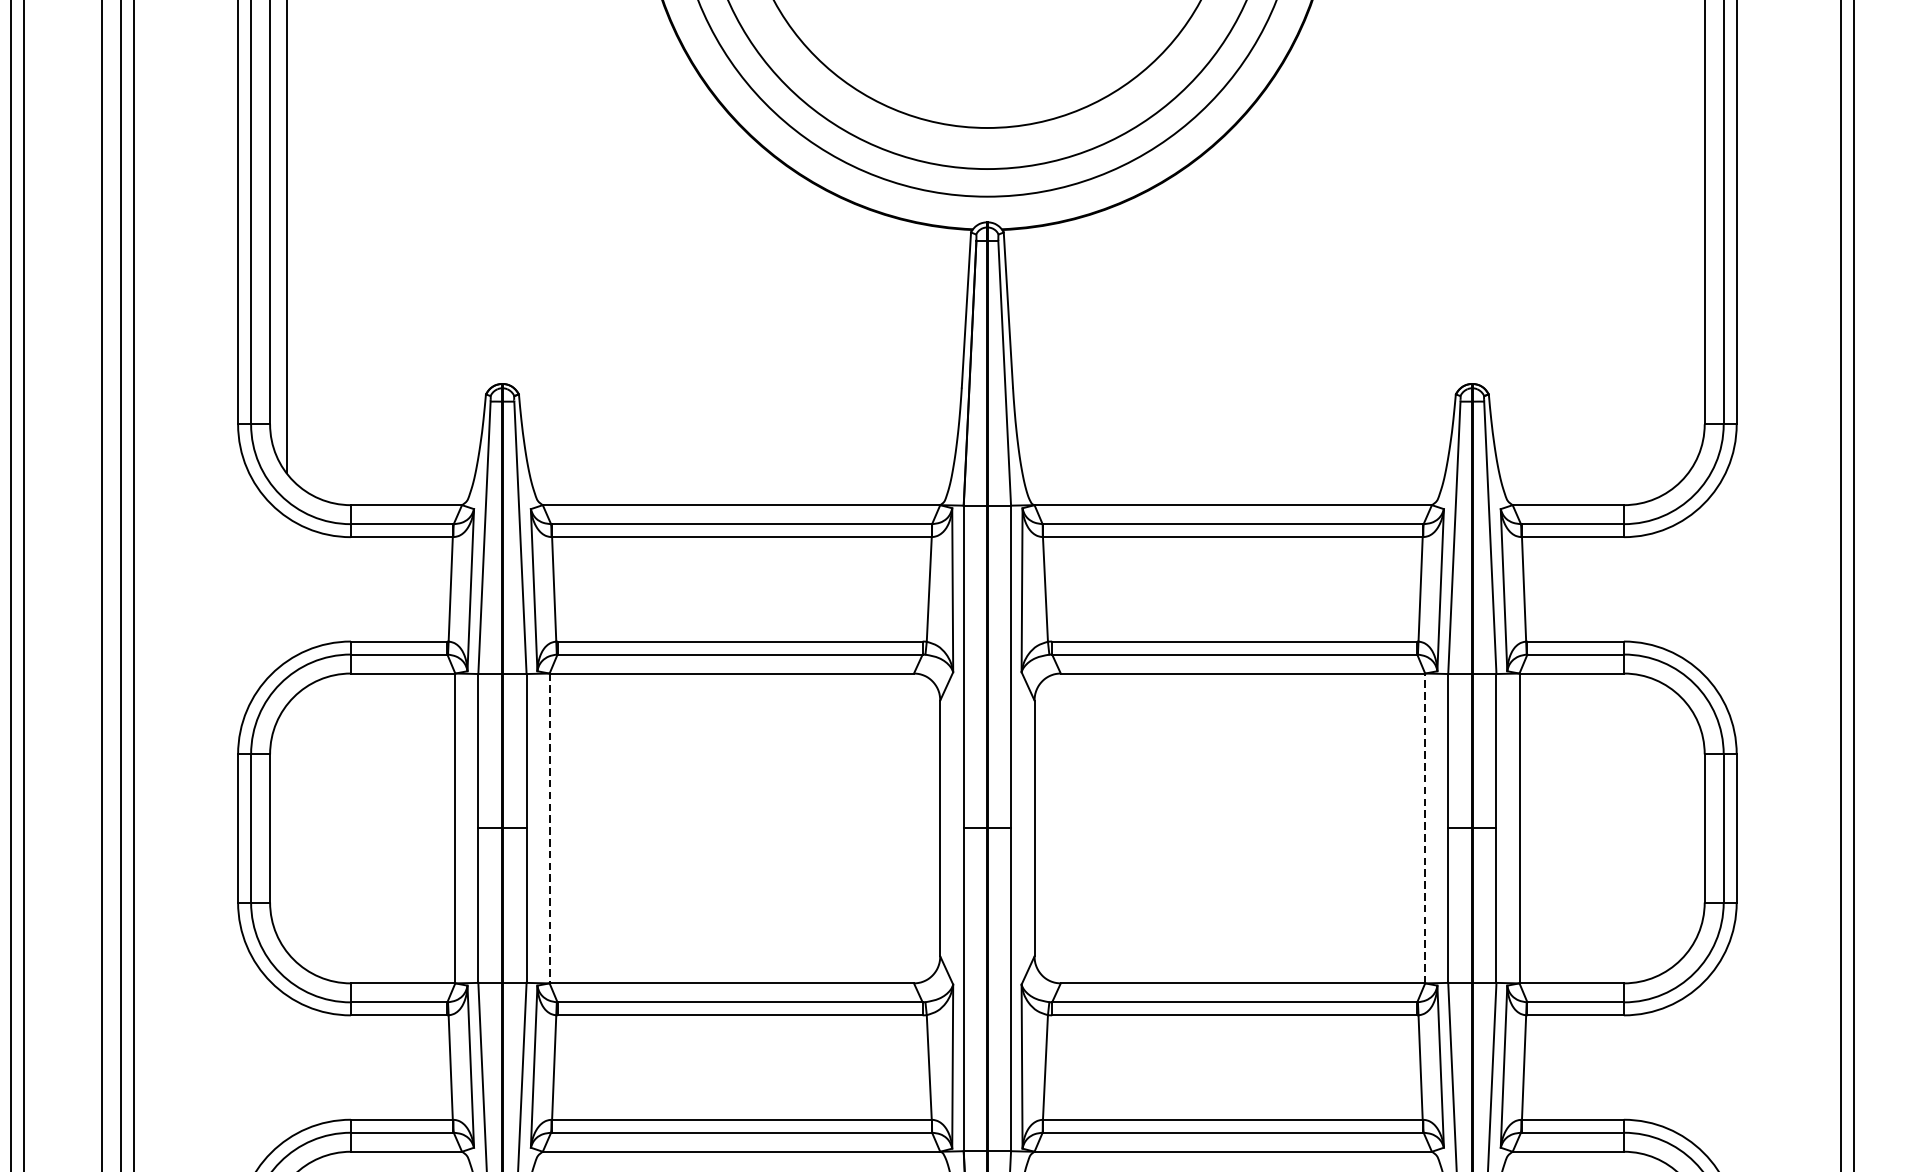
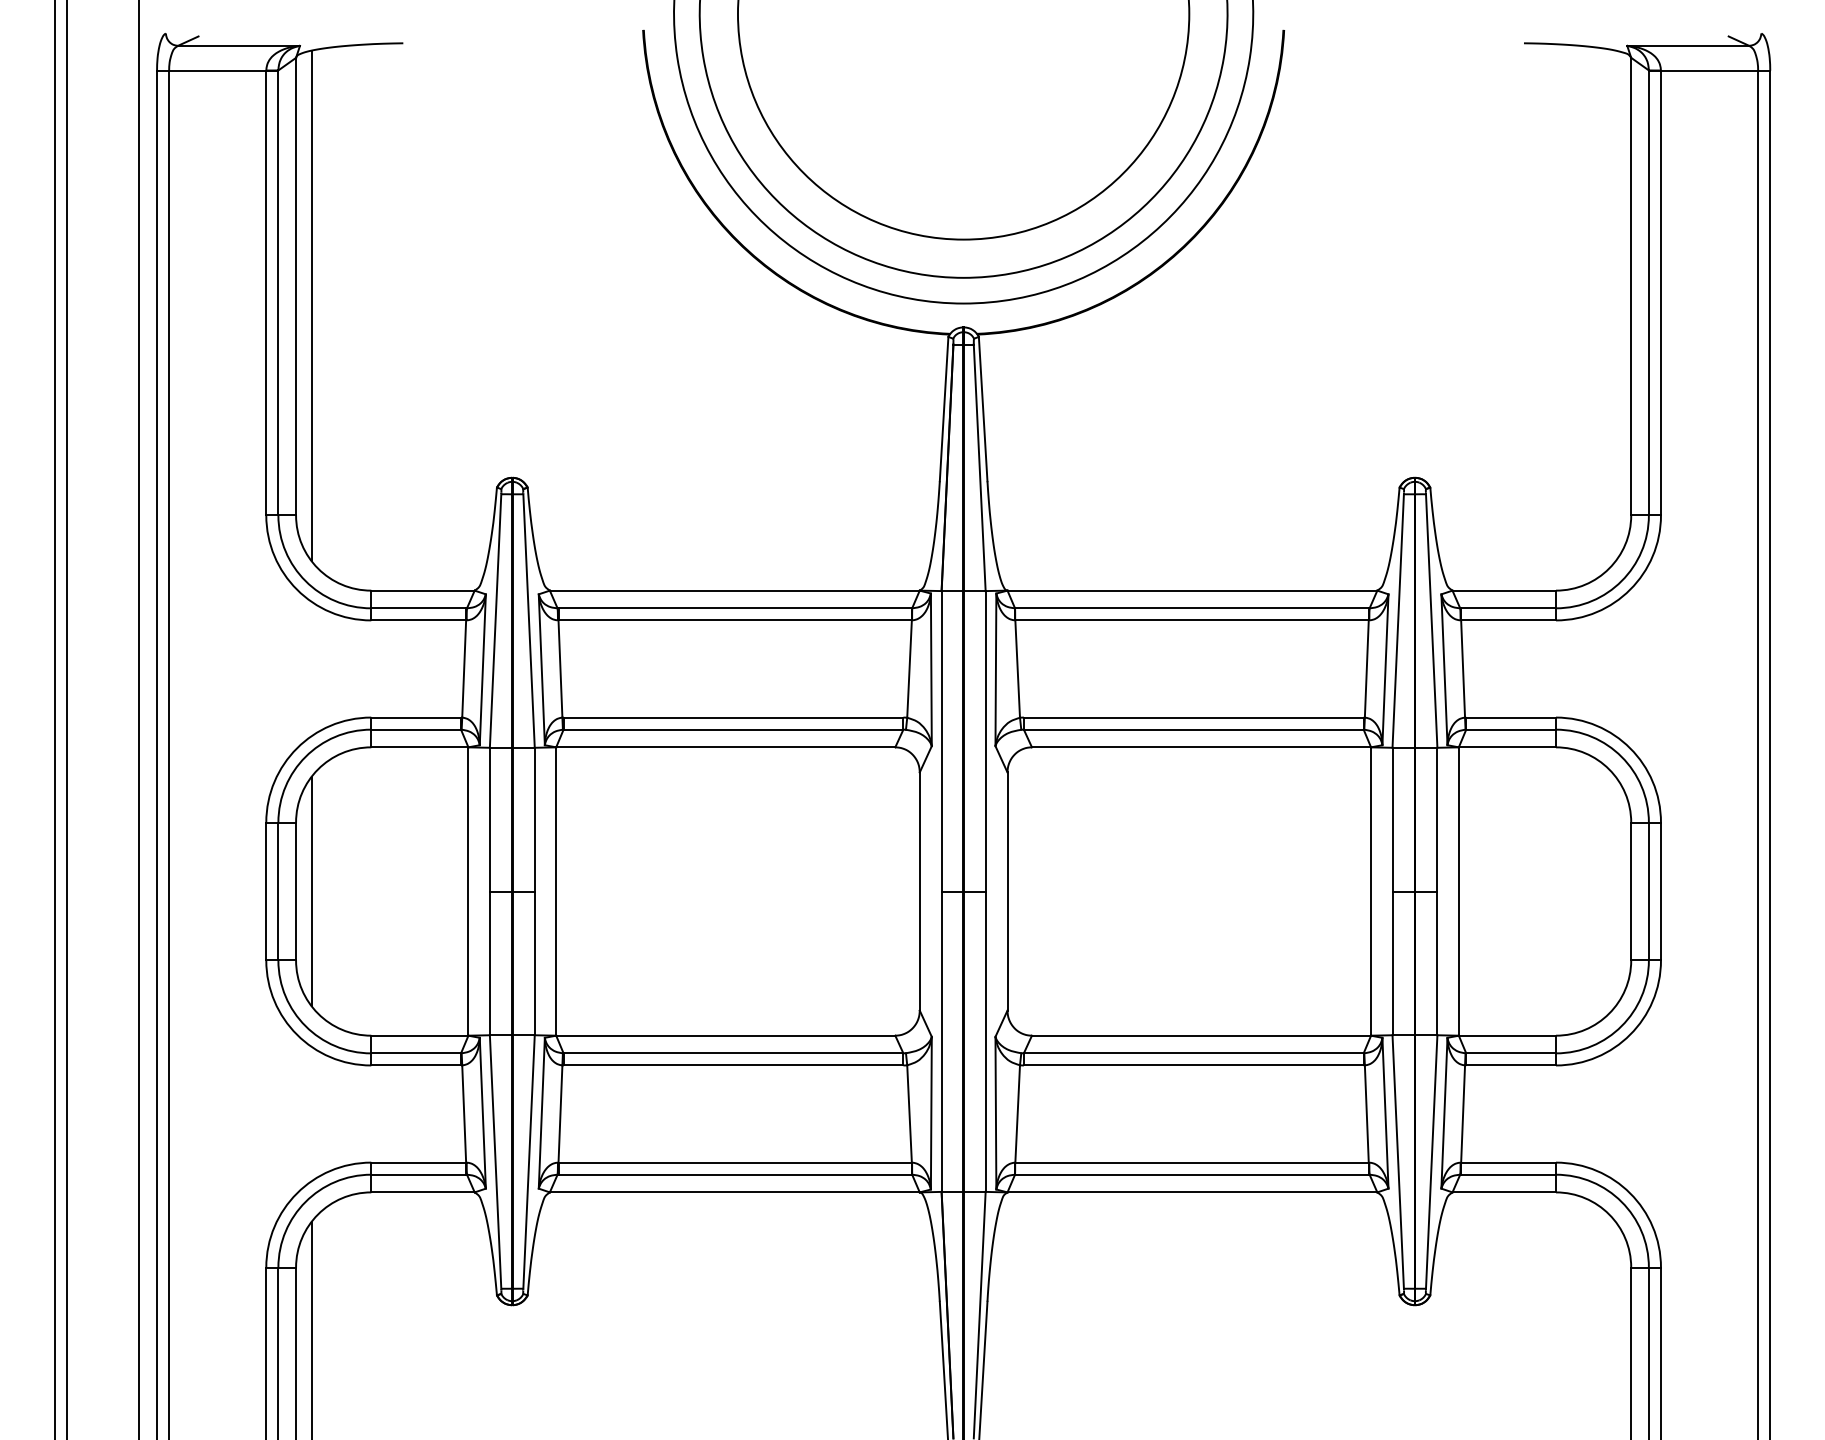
line: (286, 828) -> (311, 891), added
line: (1425, 828) -> (1371, 891), dashed -> solid
line: (549, 829) -> (556, 892), dashed -> solid

